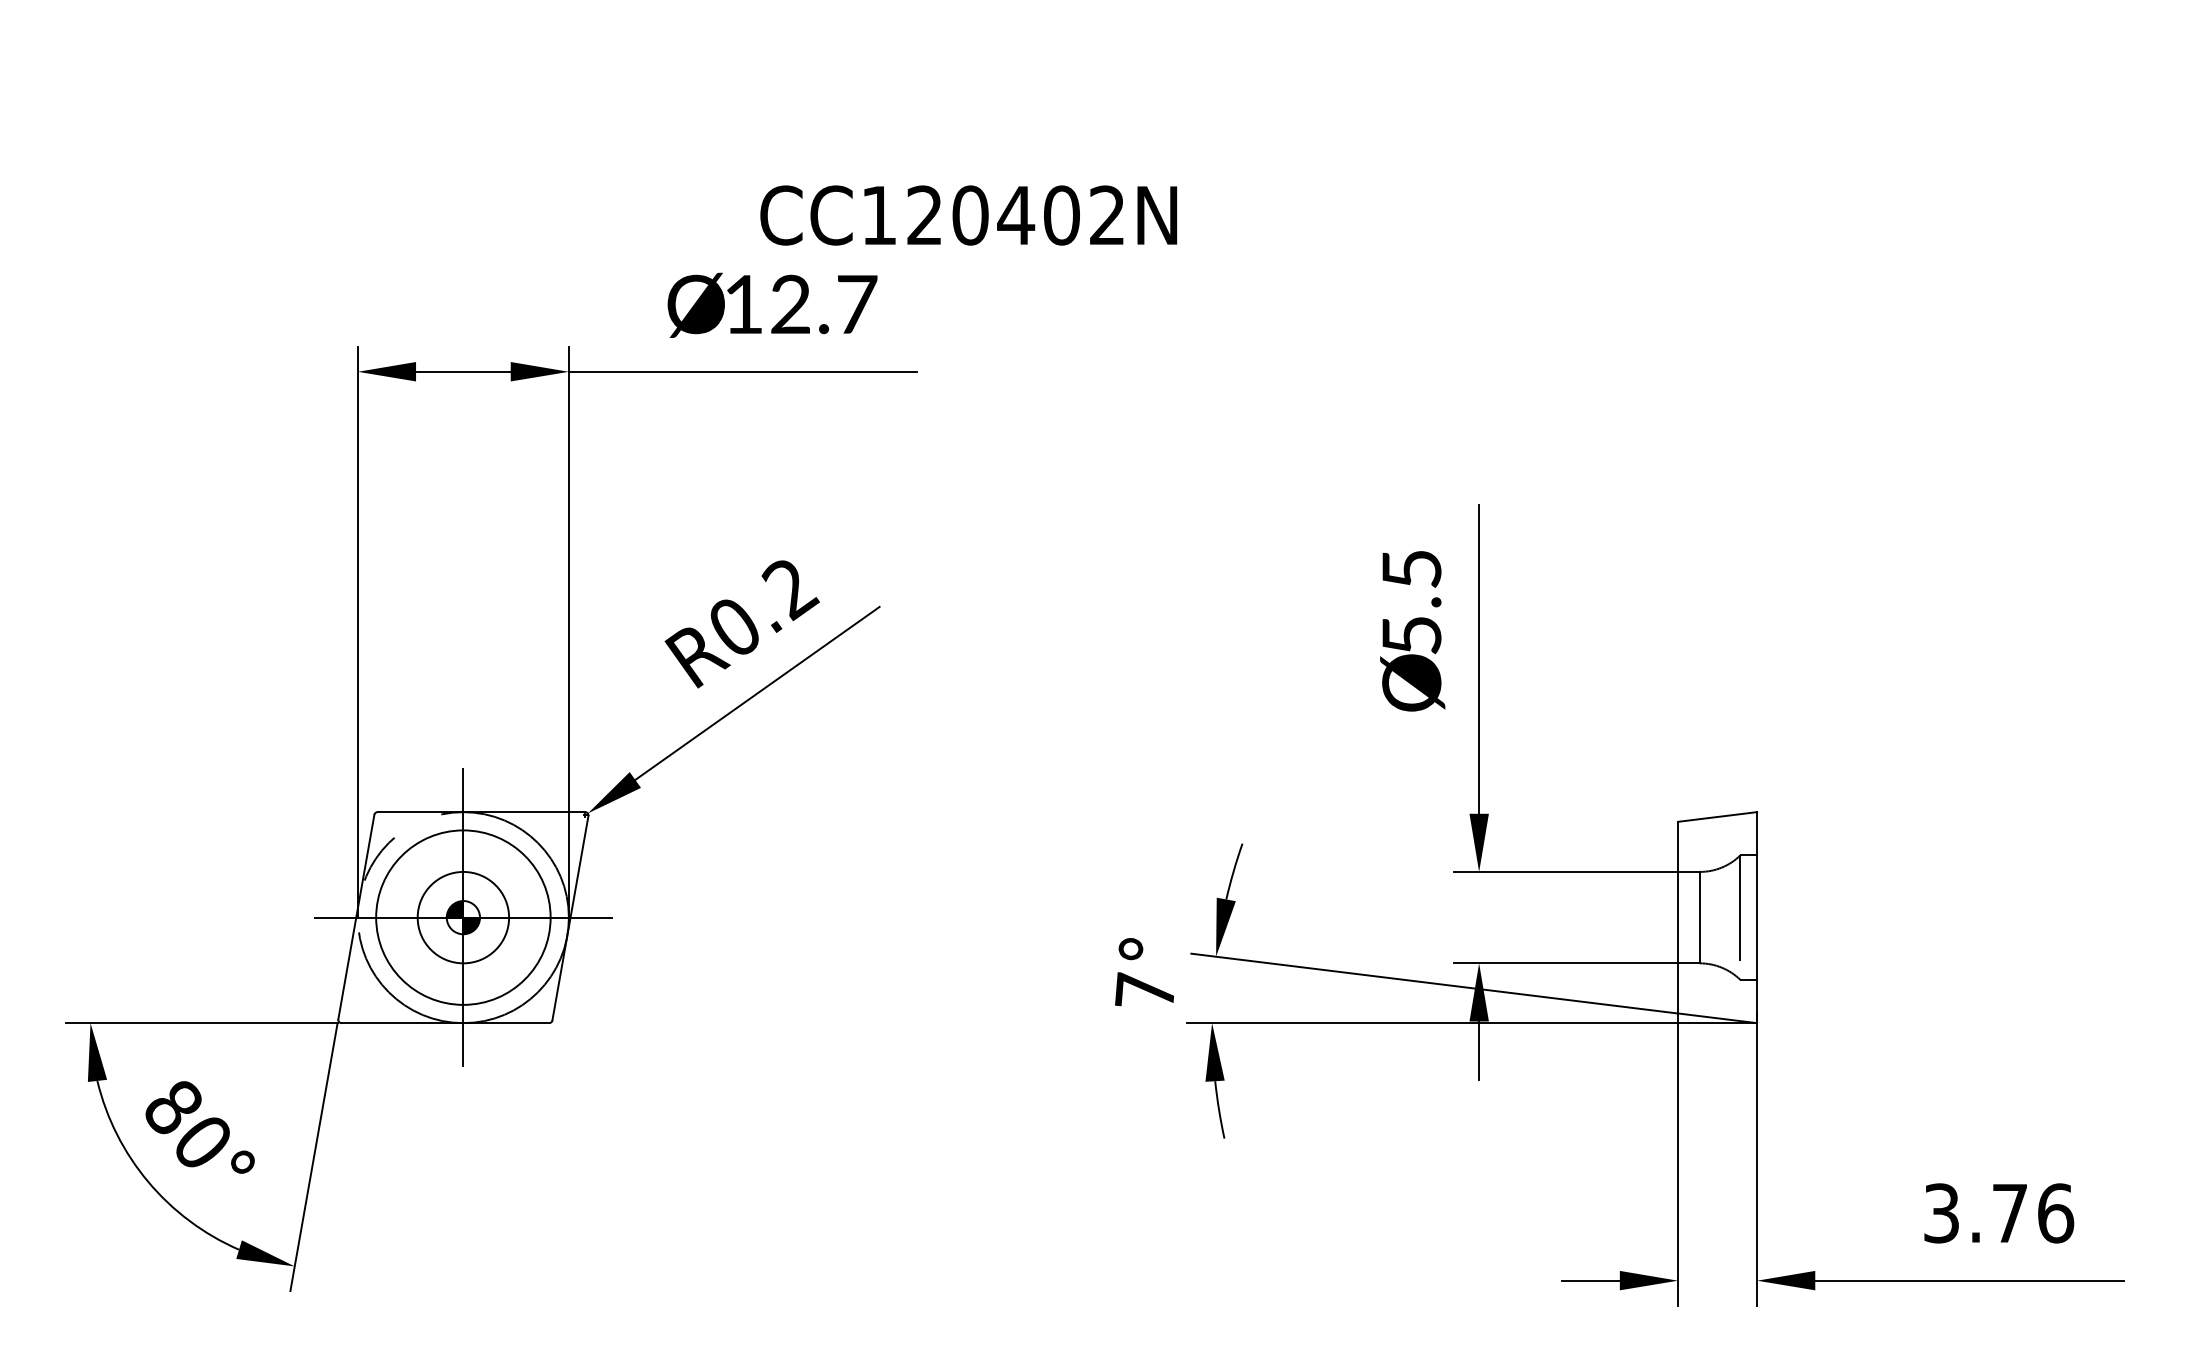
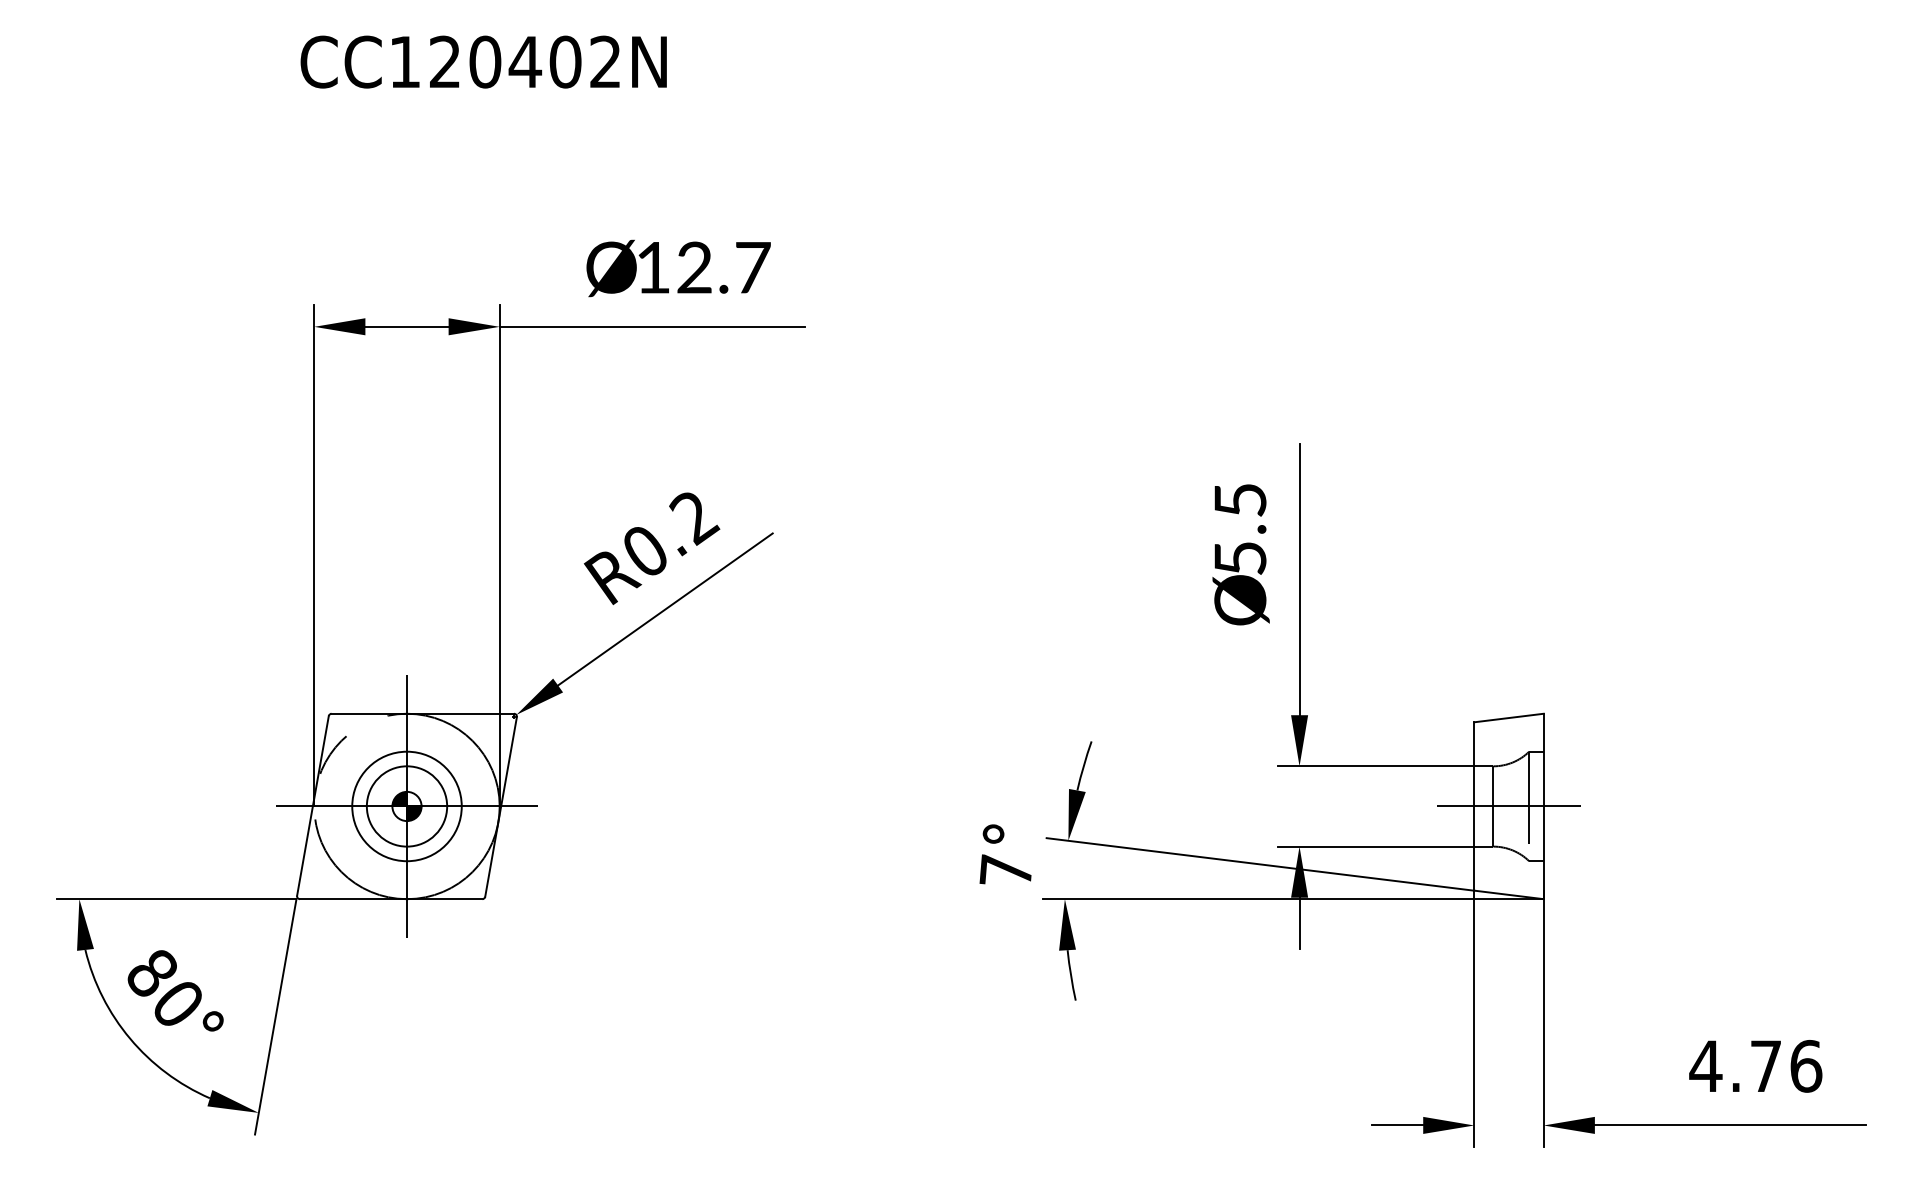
text: (968, 215) -> (483, 62), moved
circle: (463, 917) -> (407, 806), size x0.71
line: (1717, 917) -> (1508, 806), added
text: (1941, 1213) -> (1705, 1066), 3.76 -> 4.76

